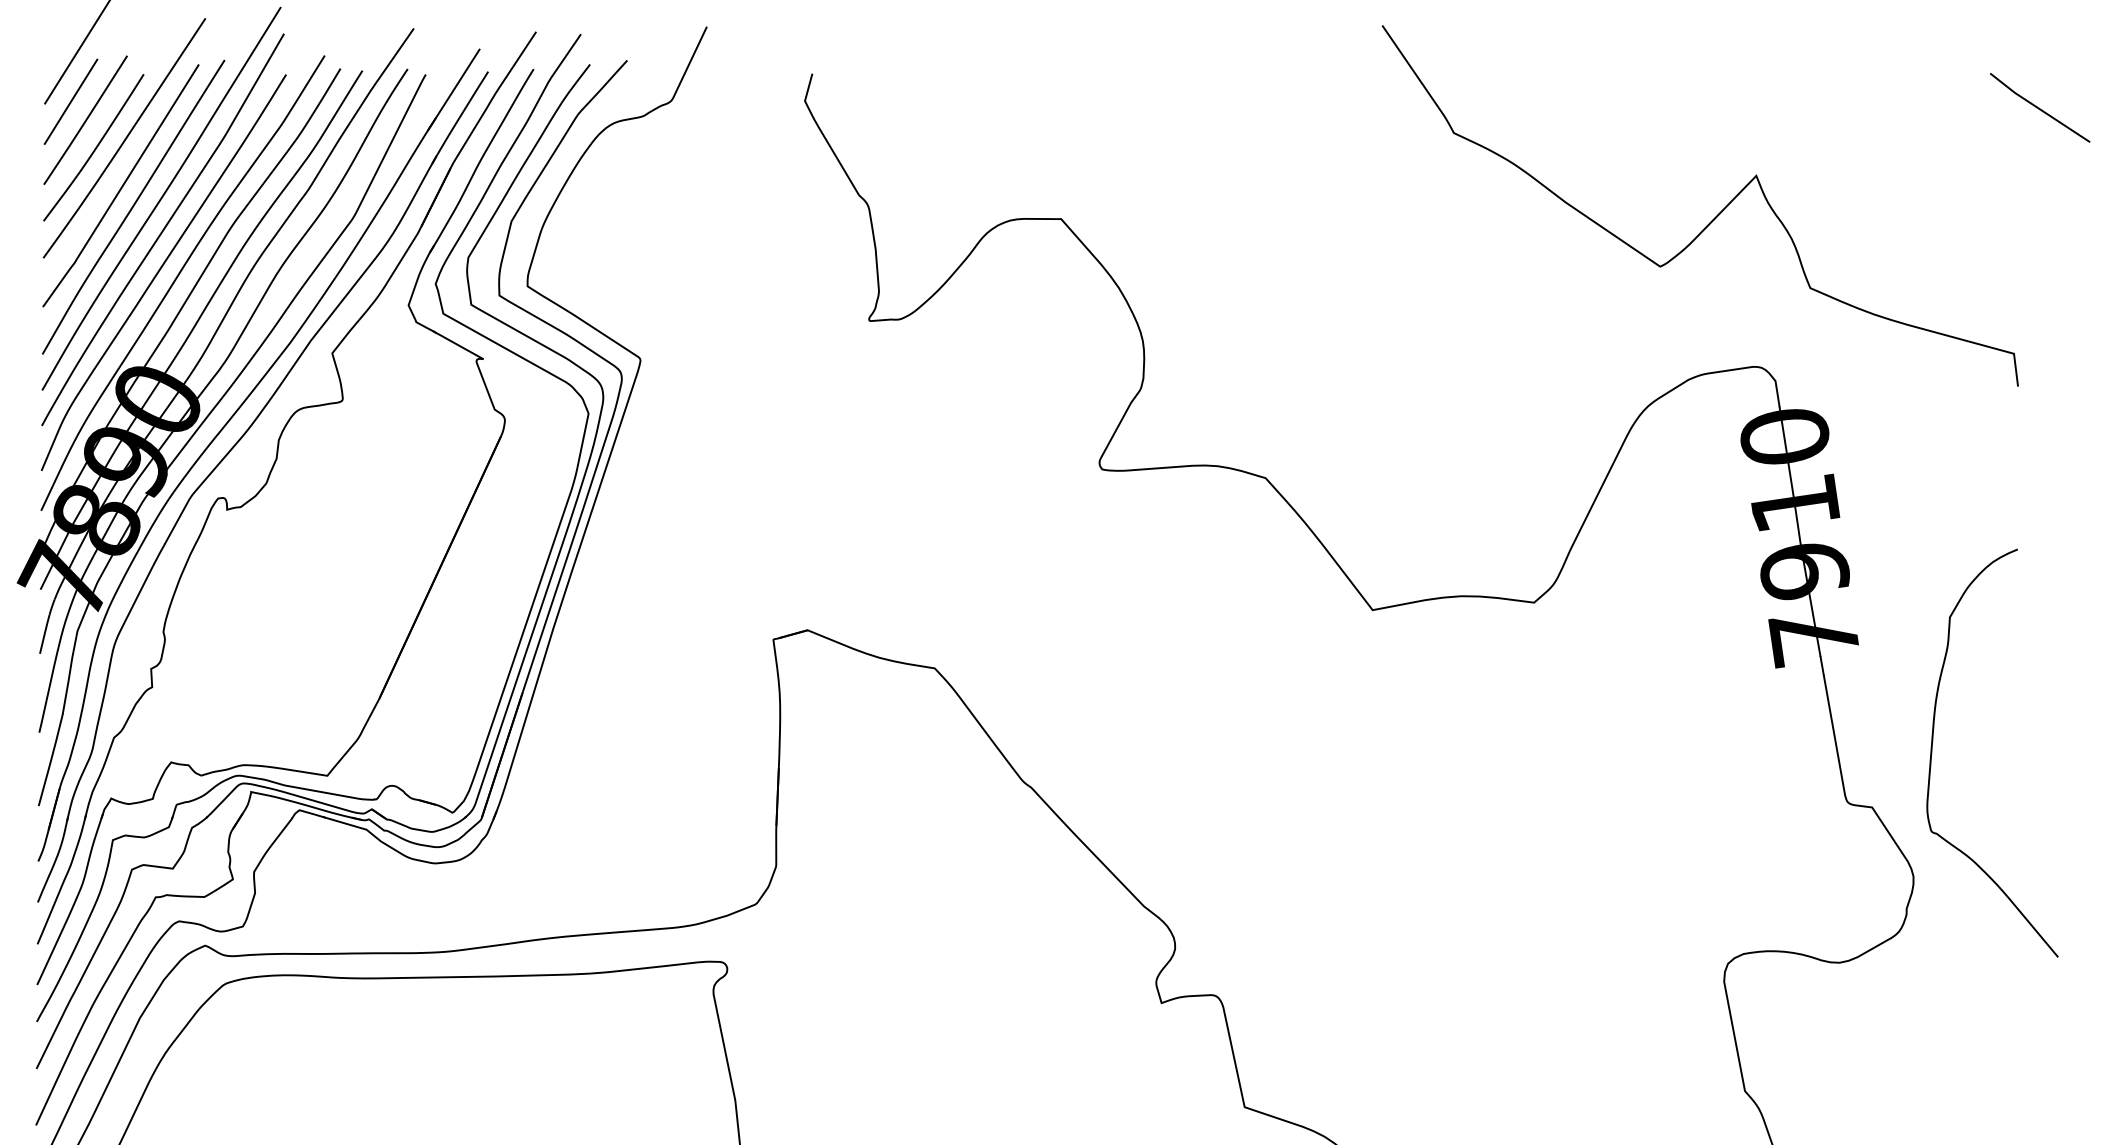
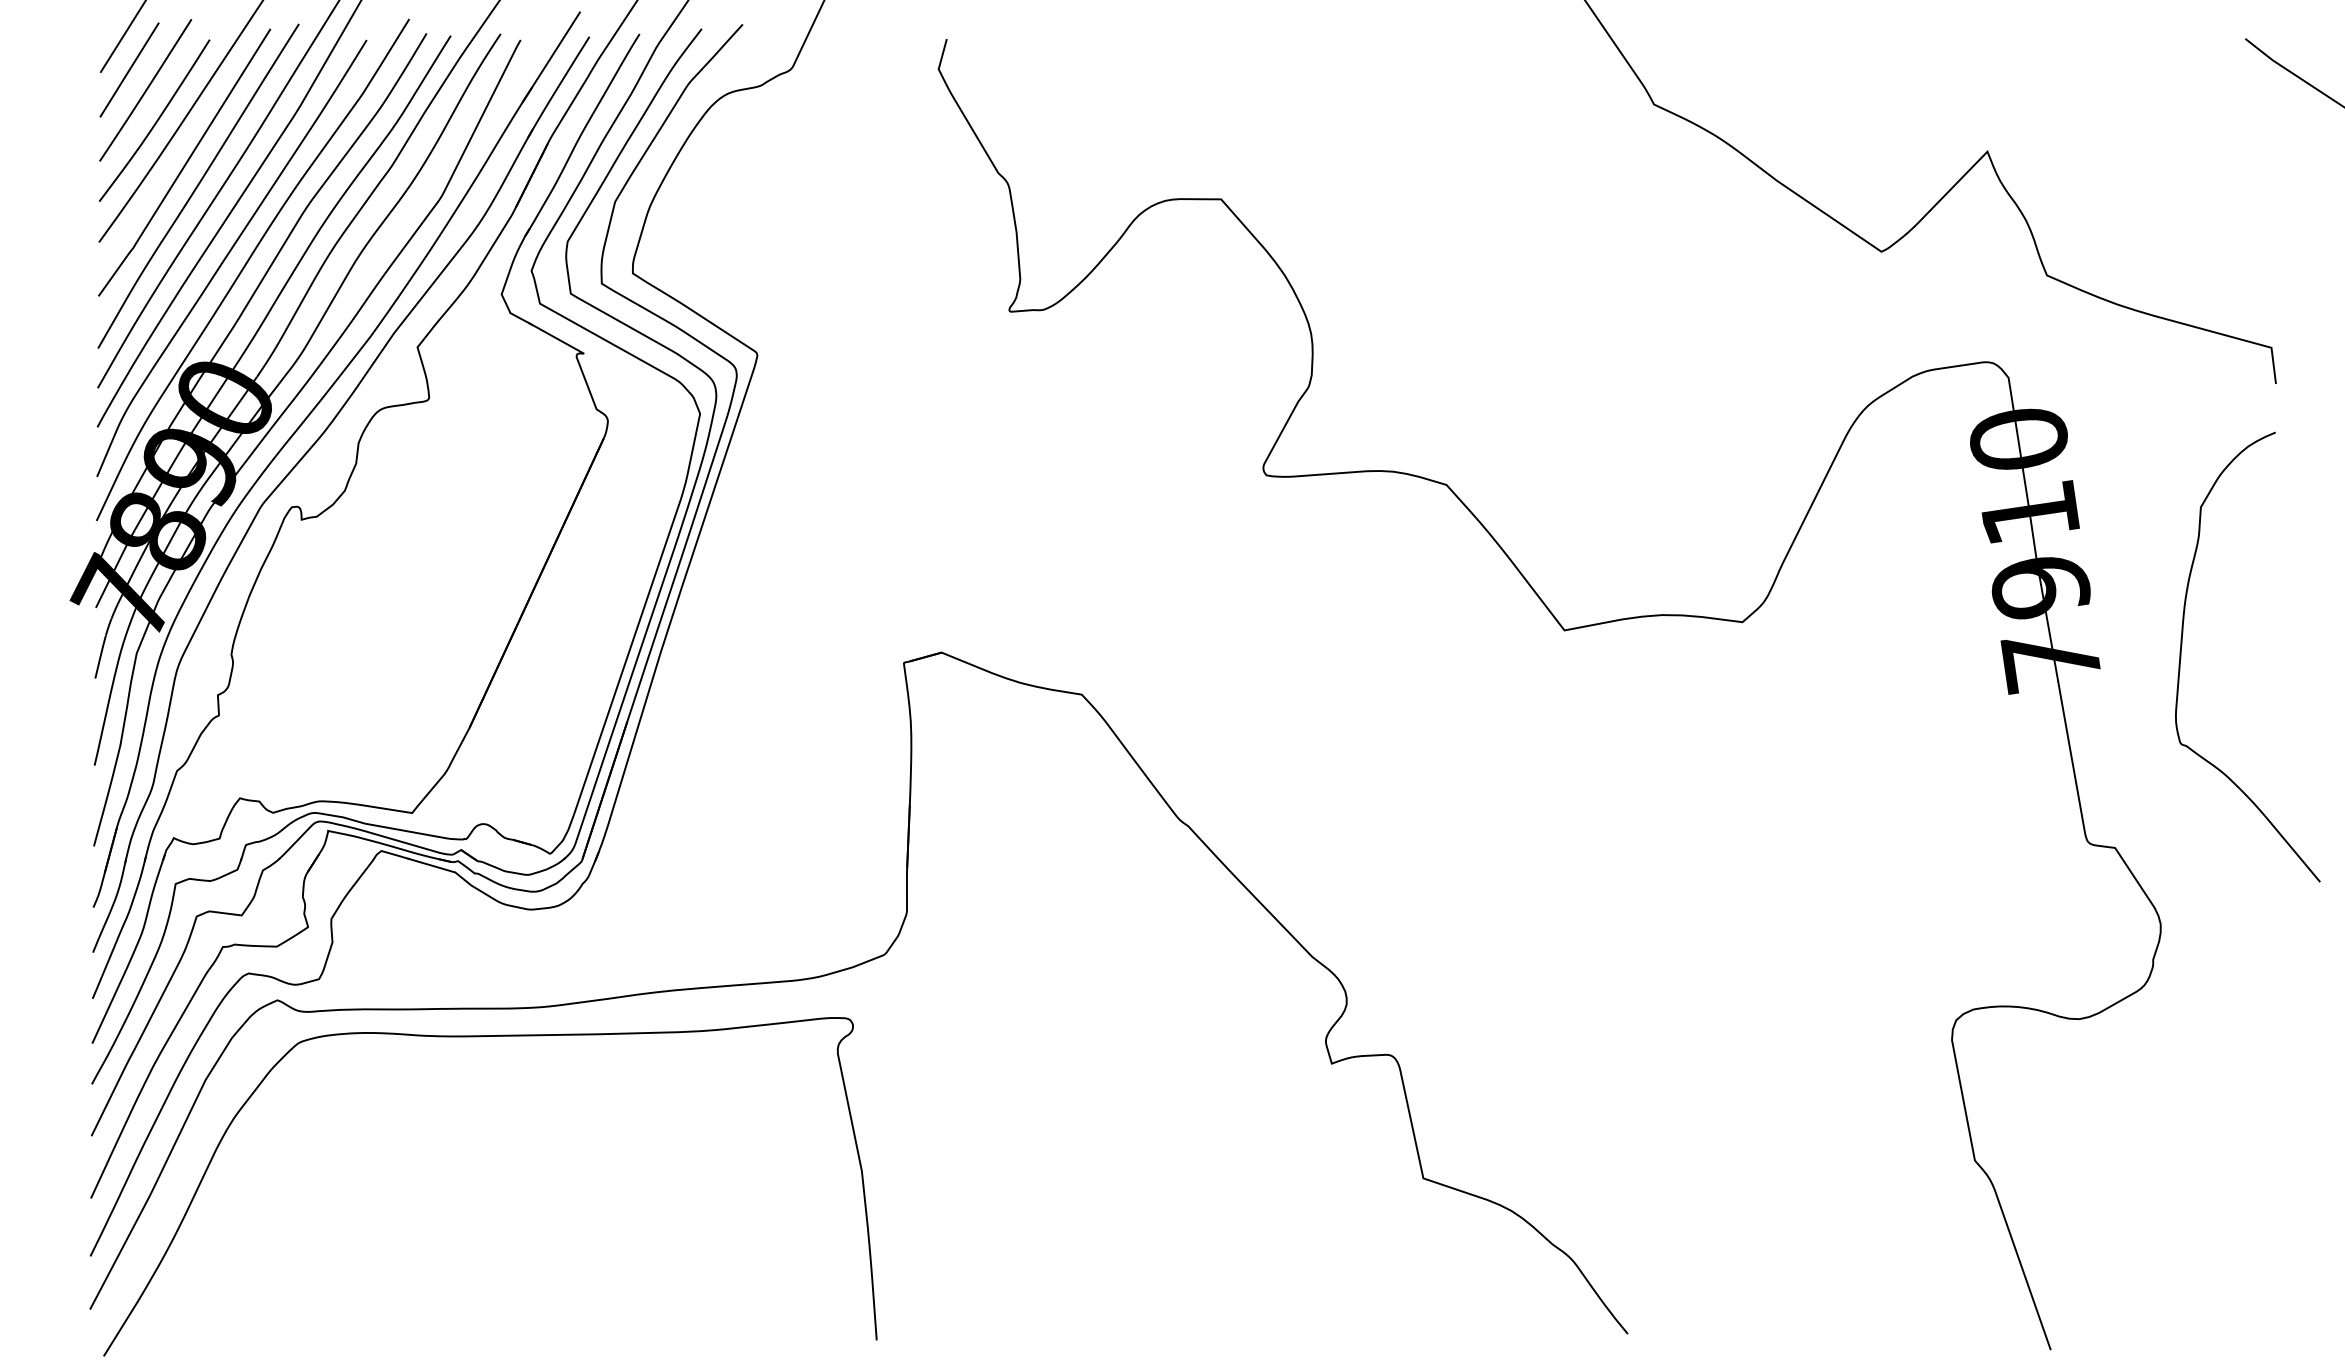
curve: (1933, 743) -> (2182, 646), moved

